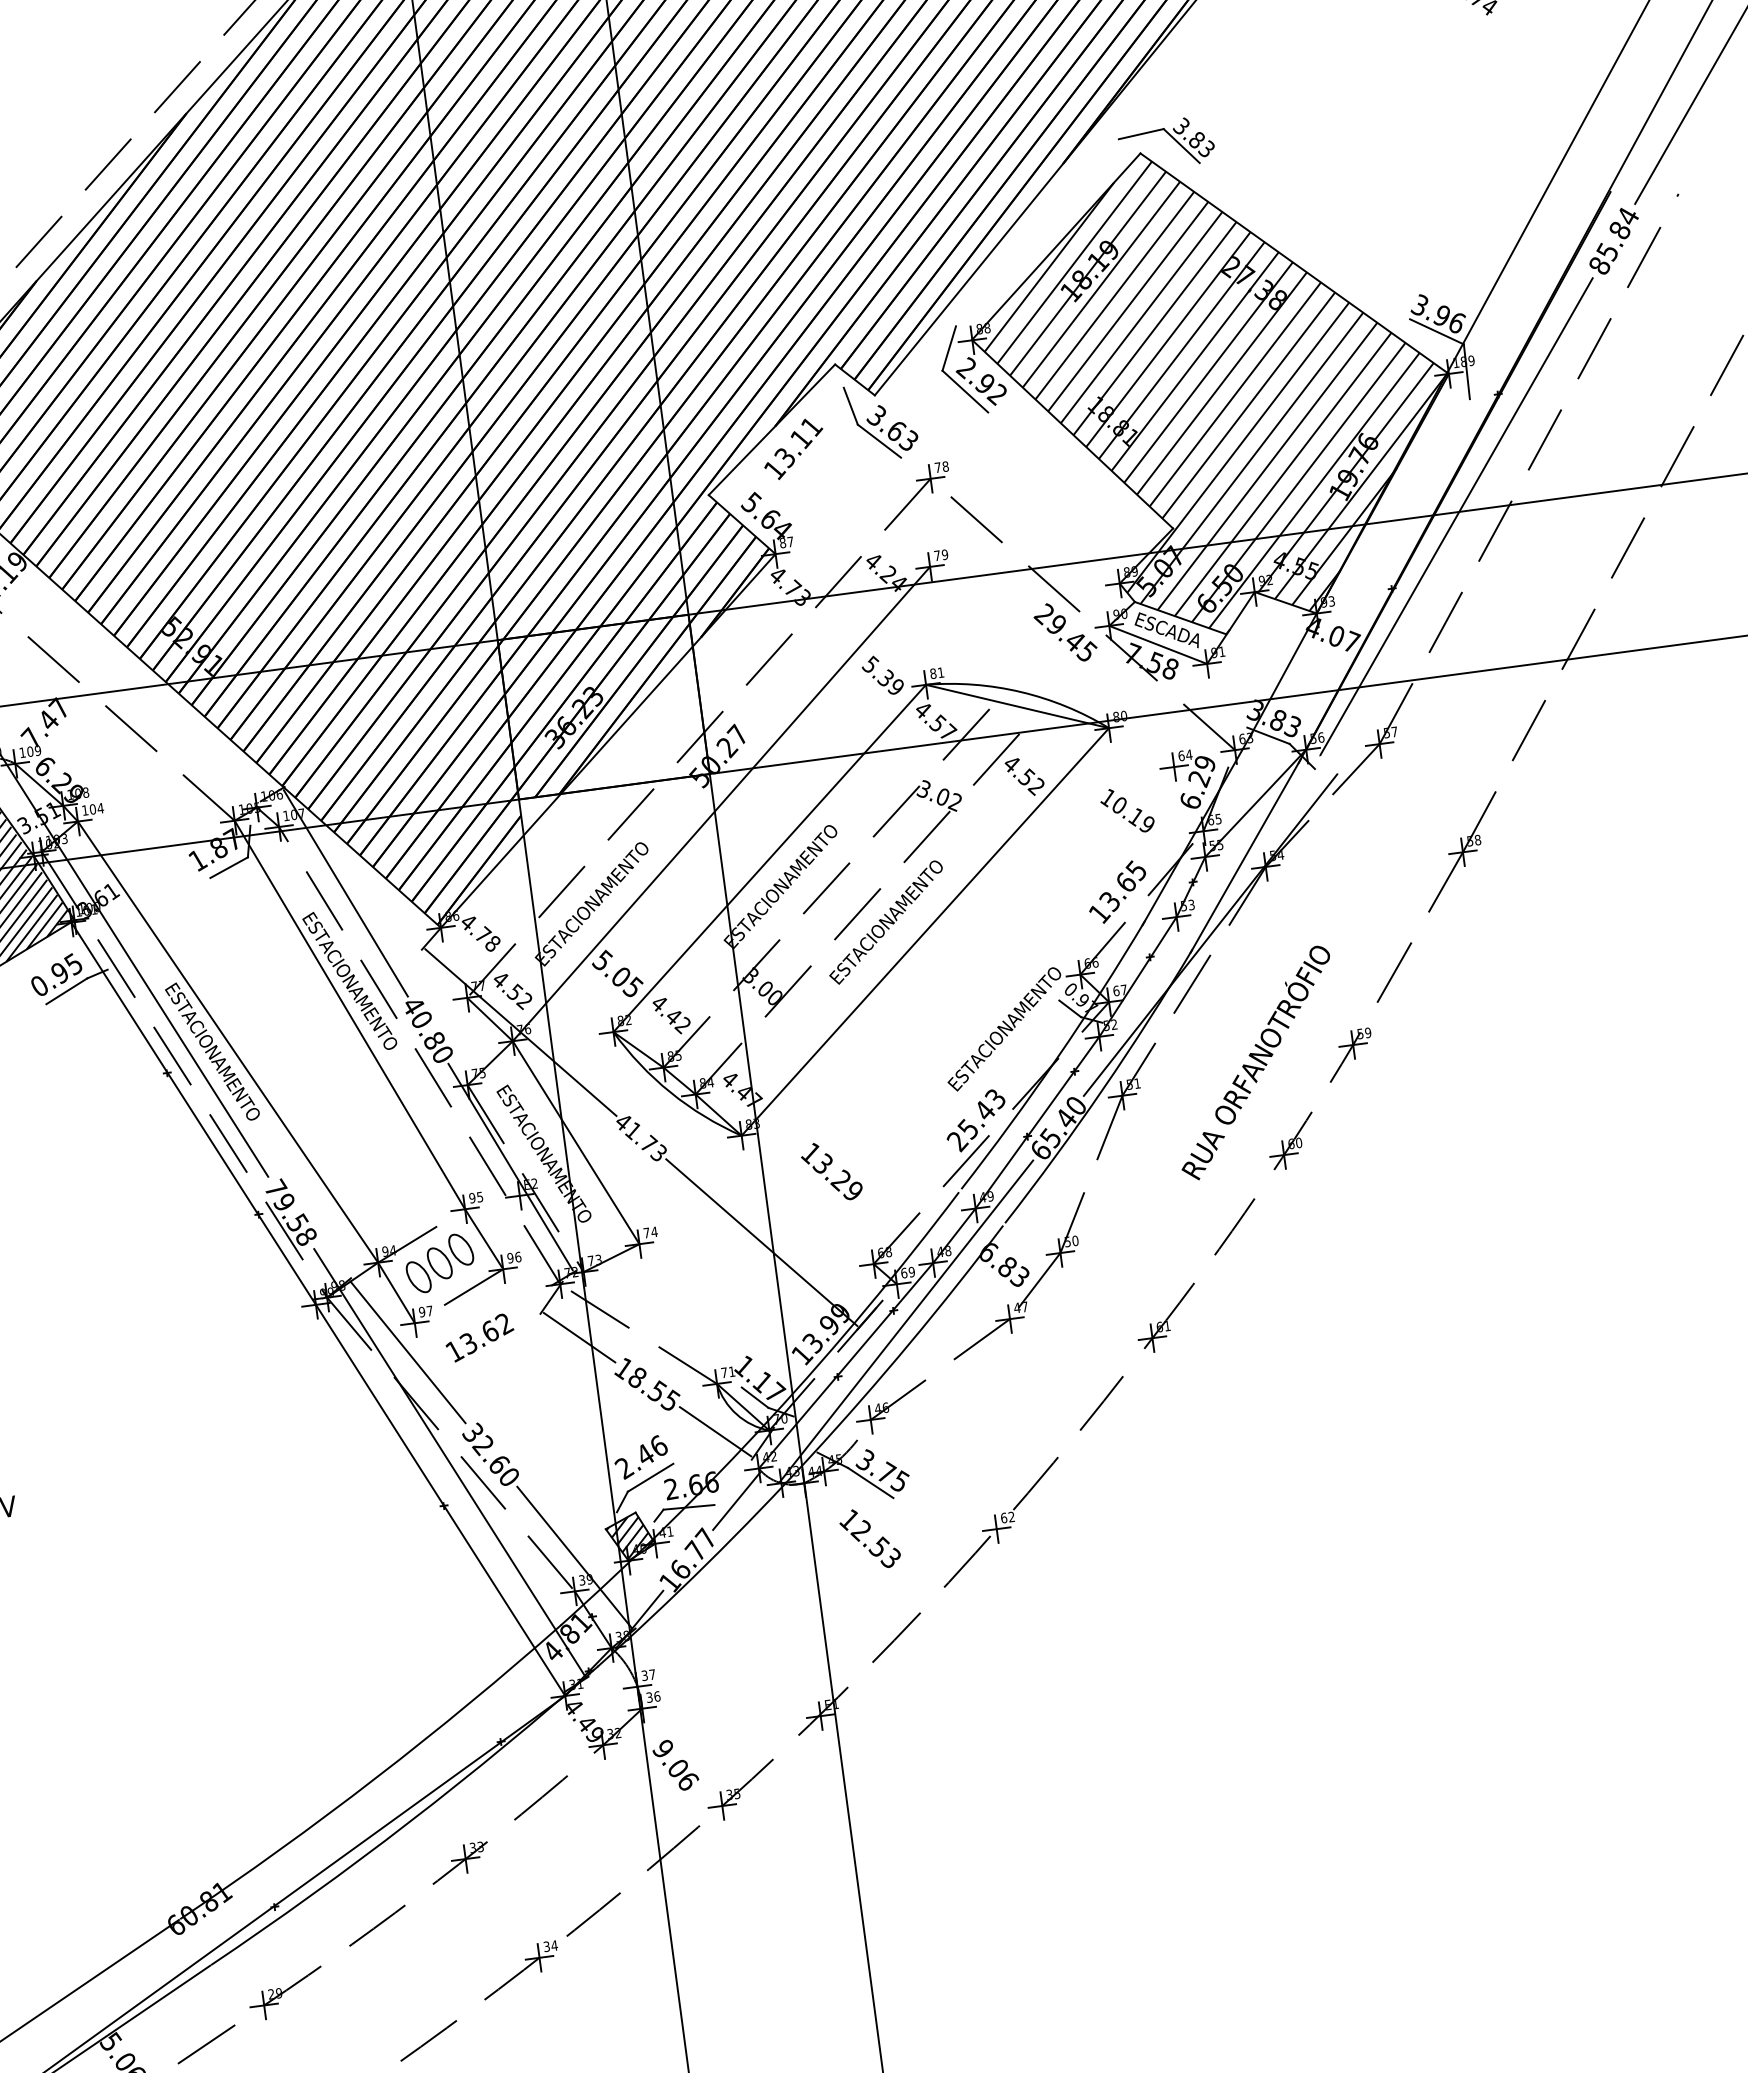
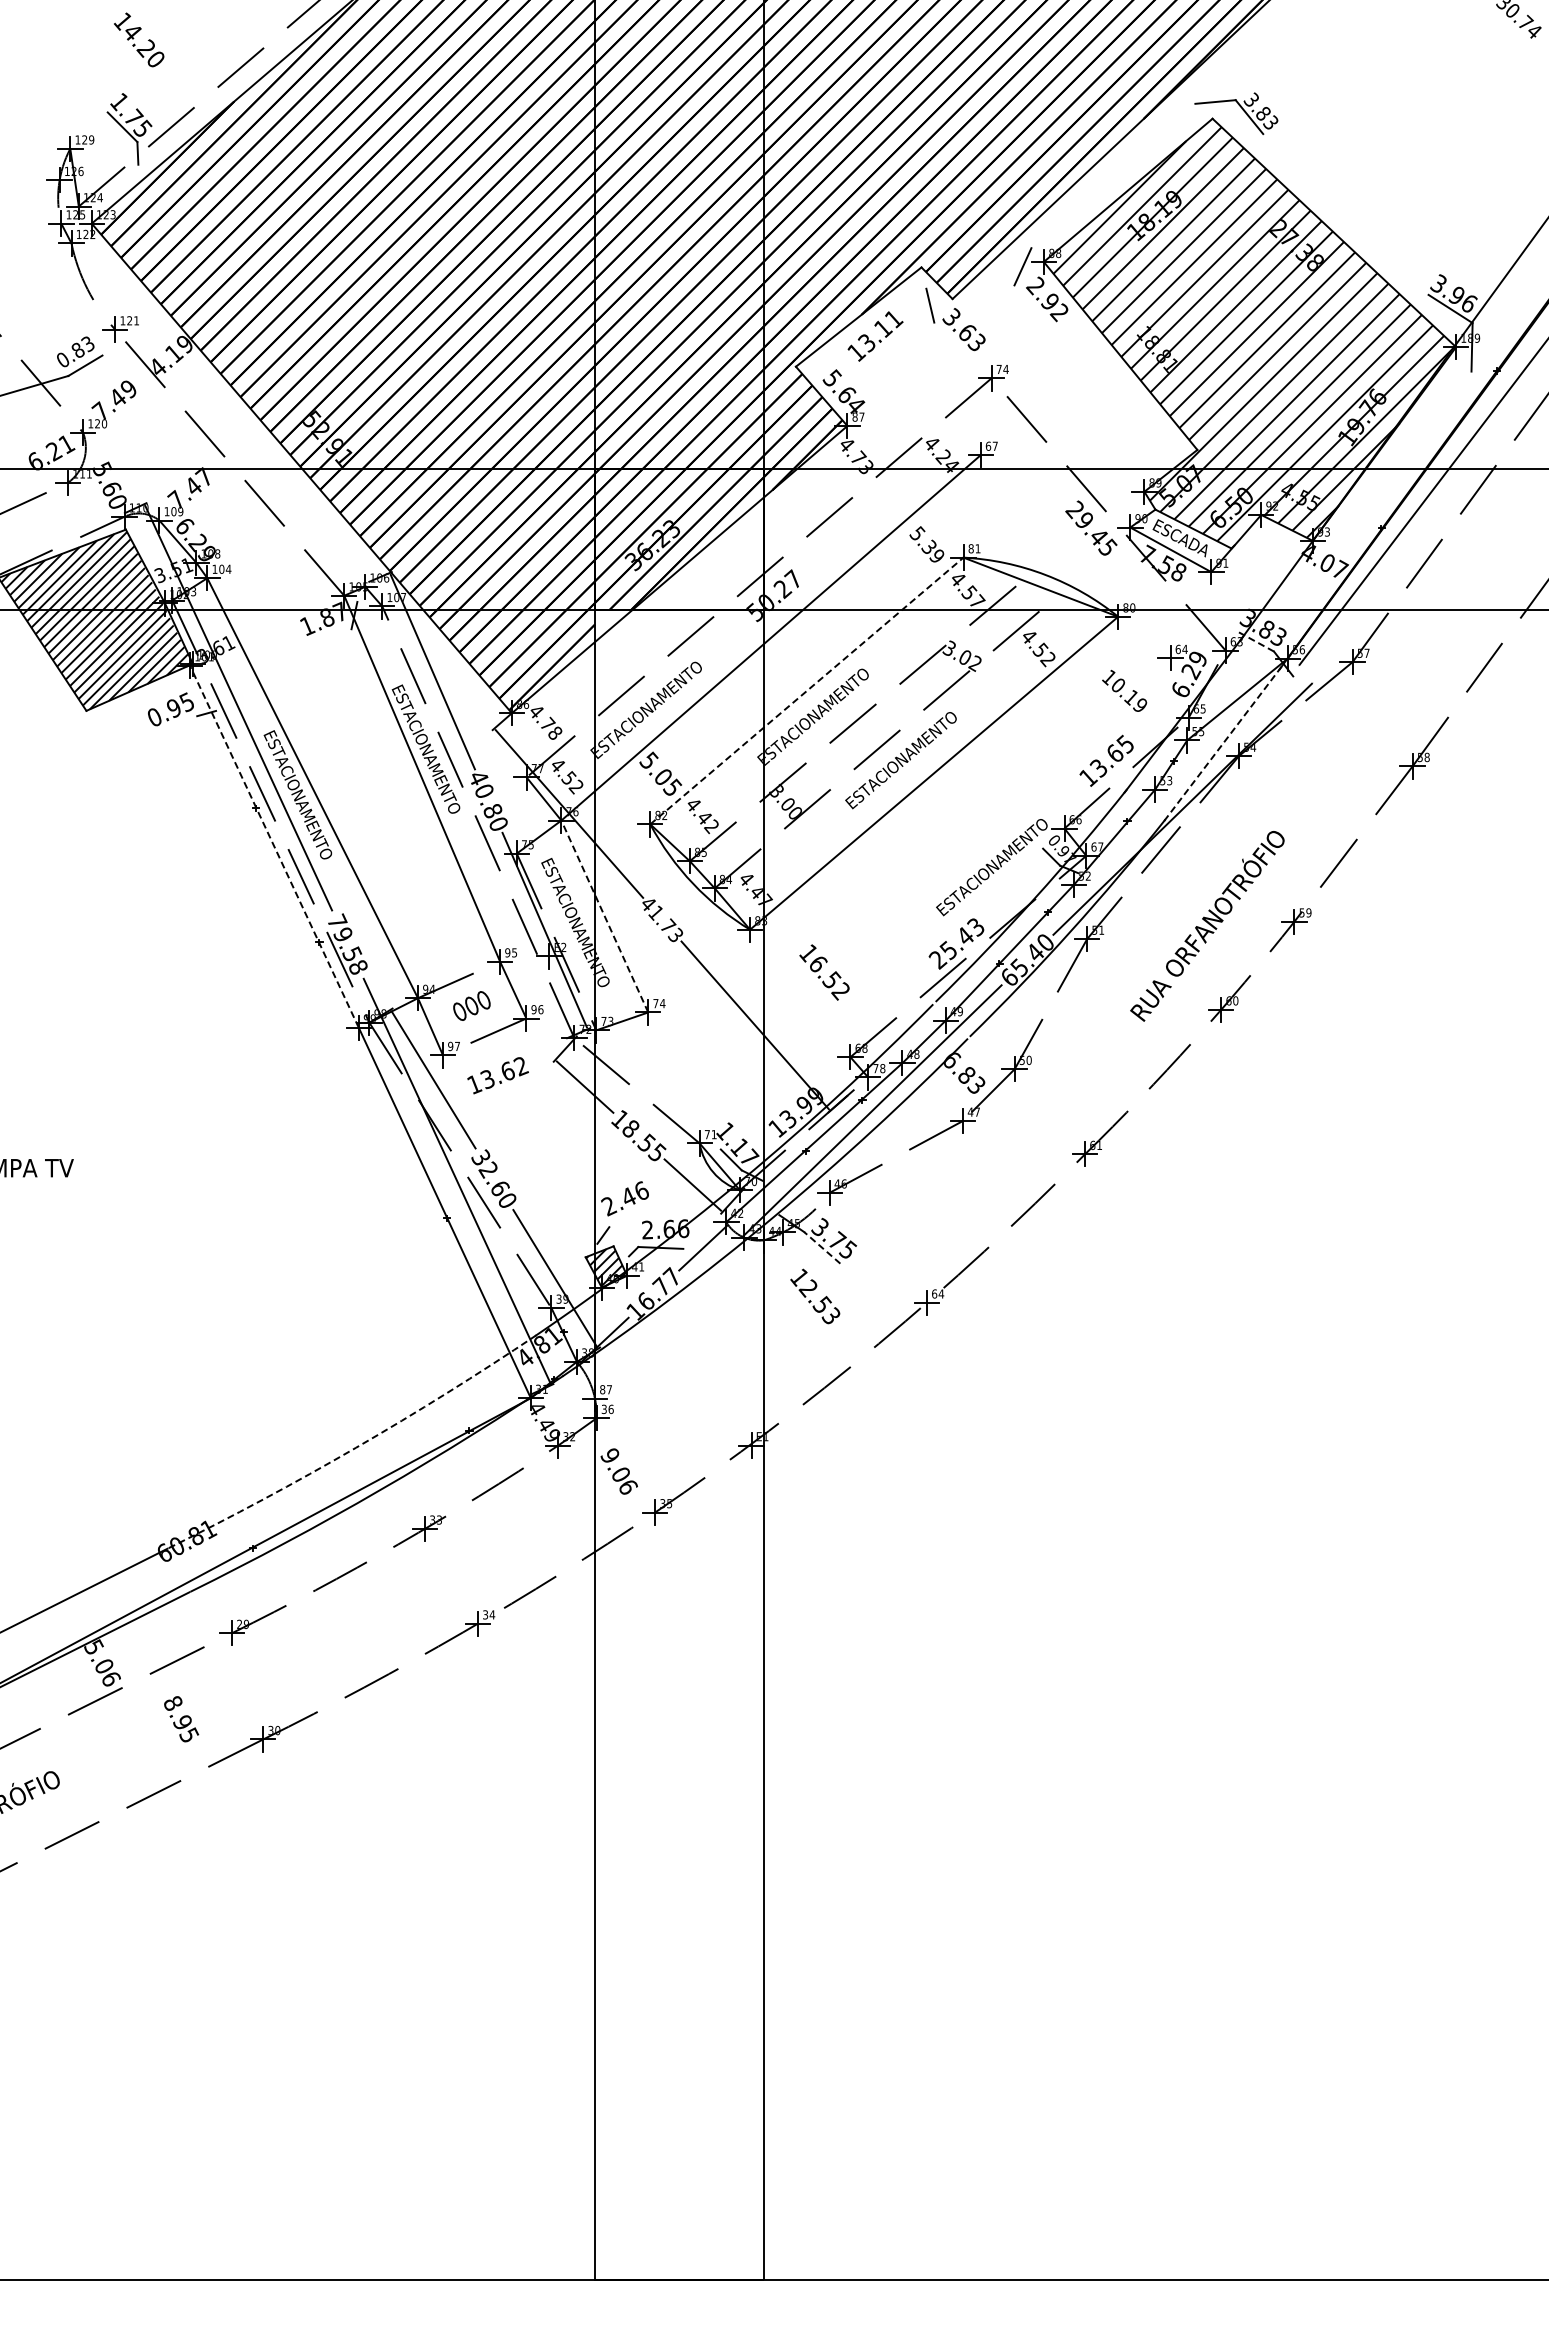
line: (964, 391) -> (1031, 306), removed
line: (879, 441) -> (951, 339), removed
text: (945, 466) -> (1005, 369), 78 -> 74
text: (940, 554) -> (991, 445), 79 -> 67
line: (1268, 735) -> (1256, 641), solid -> dashed
line: (1245, 856) -> (1222, 744), solid -> dashed
line: (769, 857) -> (806, 690), solid -> dashed
line: (228, 867) -> (333, 635), removed
line: (66, 990) -> (177, 724), removed
line: (193, 1113) -> (274, 846), solid -> dashed
line: (575, 1142) -> (604, 916), solid -> dashed
text: (837, 1177) -> (828, 977), 13.29 -> 16.52
part: (439, 1262) -> (471, 1005), size x0.6
text: (908, 1272) -> (879, 1068), 69 -> 78
line: (650, 1477) -> (630, 1217), removed
line: (869, 1482) -> (821, 1247), solid -> dashed
text: (1011, 1516) -> (941, 1293), 62 -> 64
text: (644, 1675) -> (602, 1389), 37 -> 87
arc: (376, 1777) -> (356, 1447), solid -> dashed

